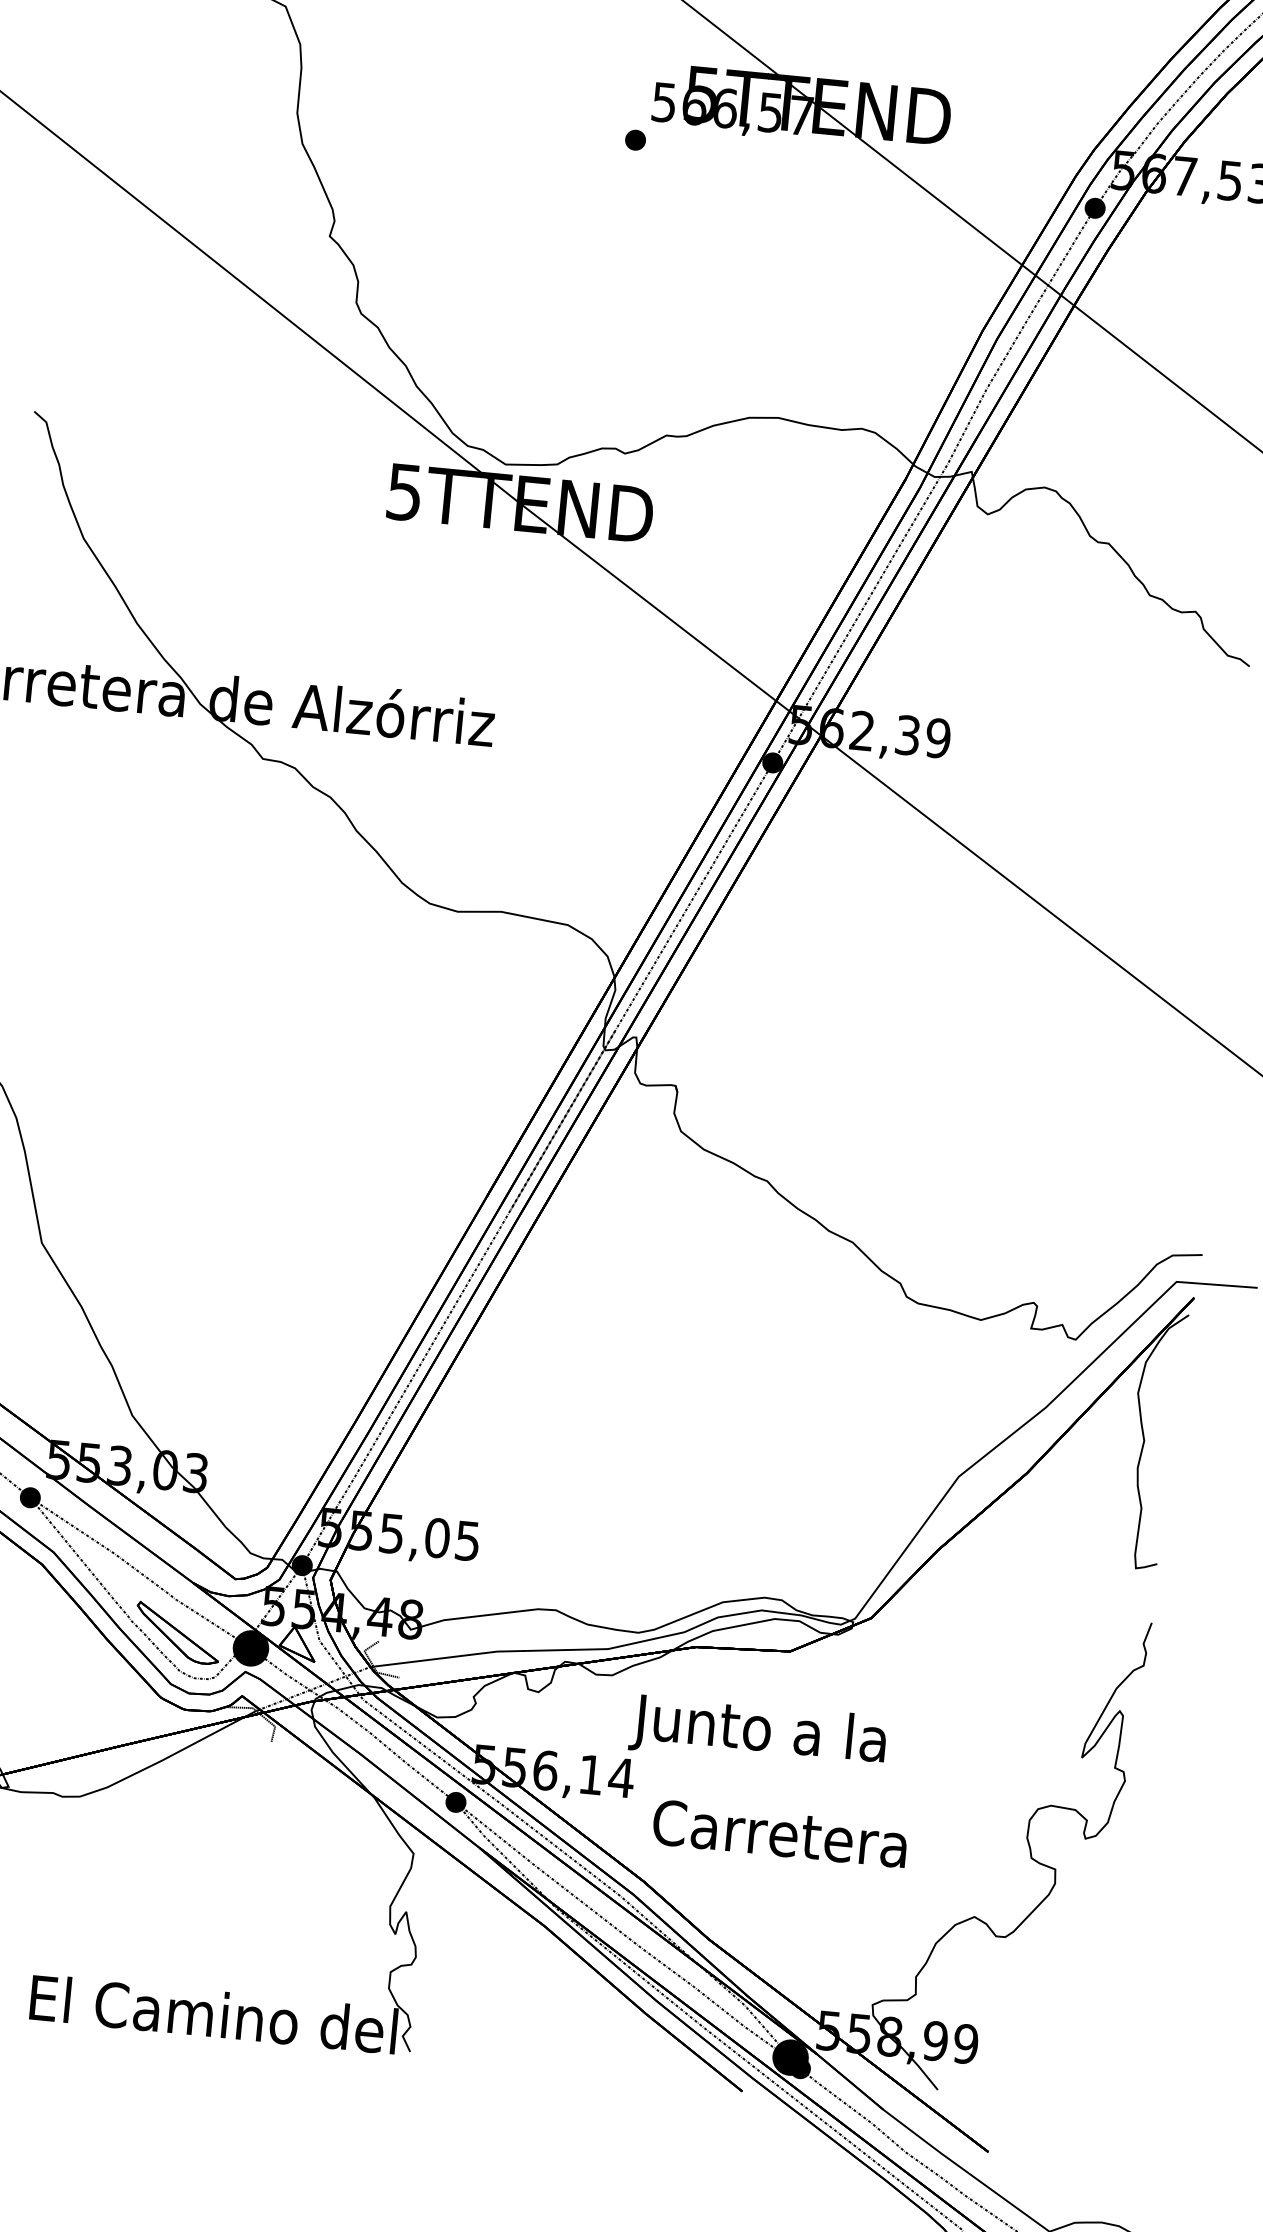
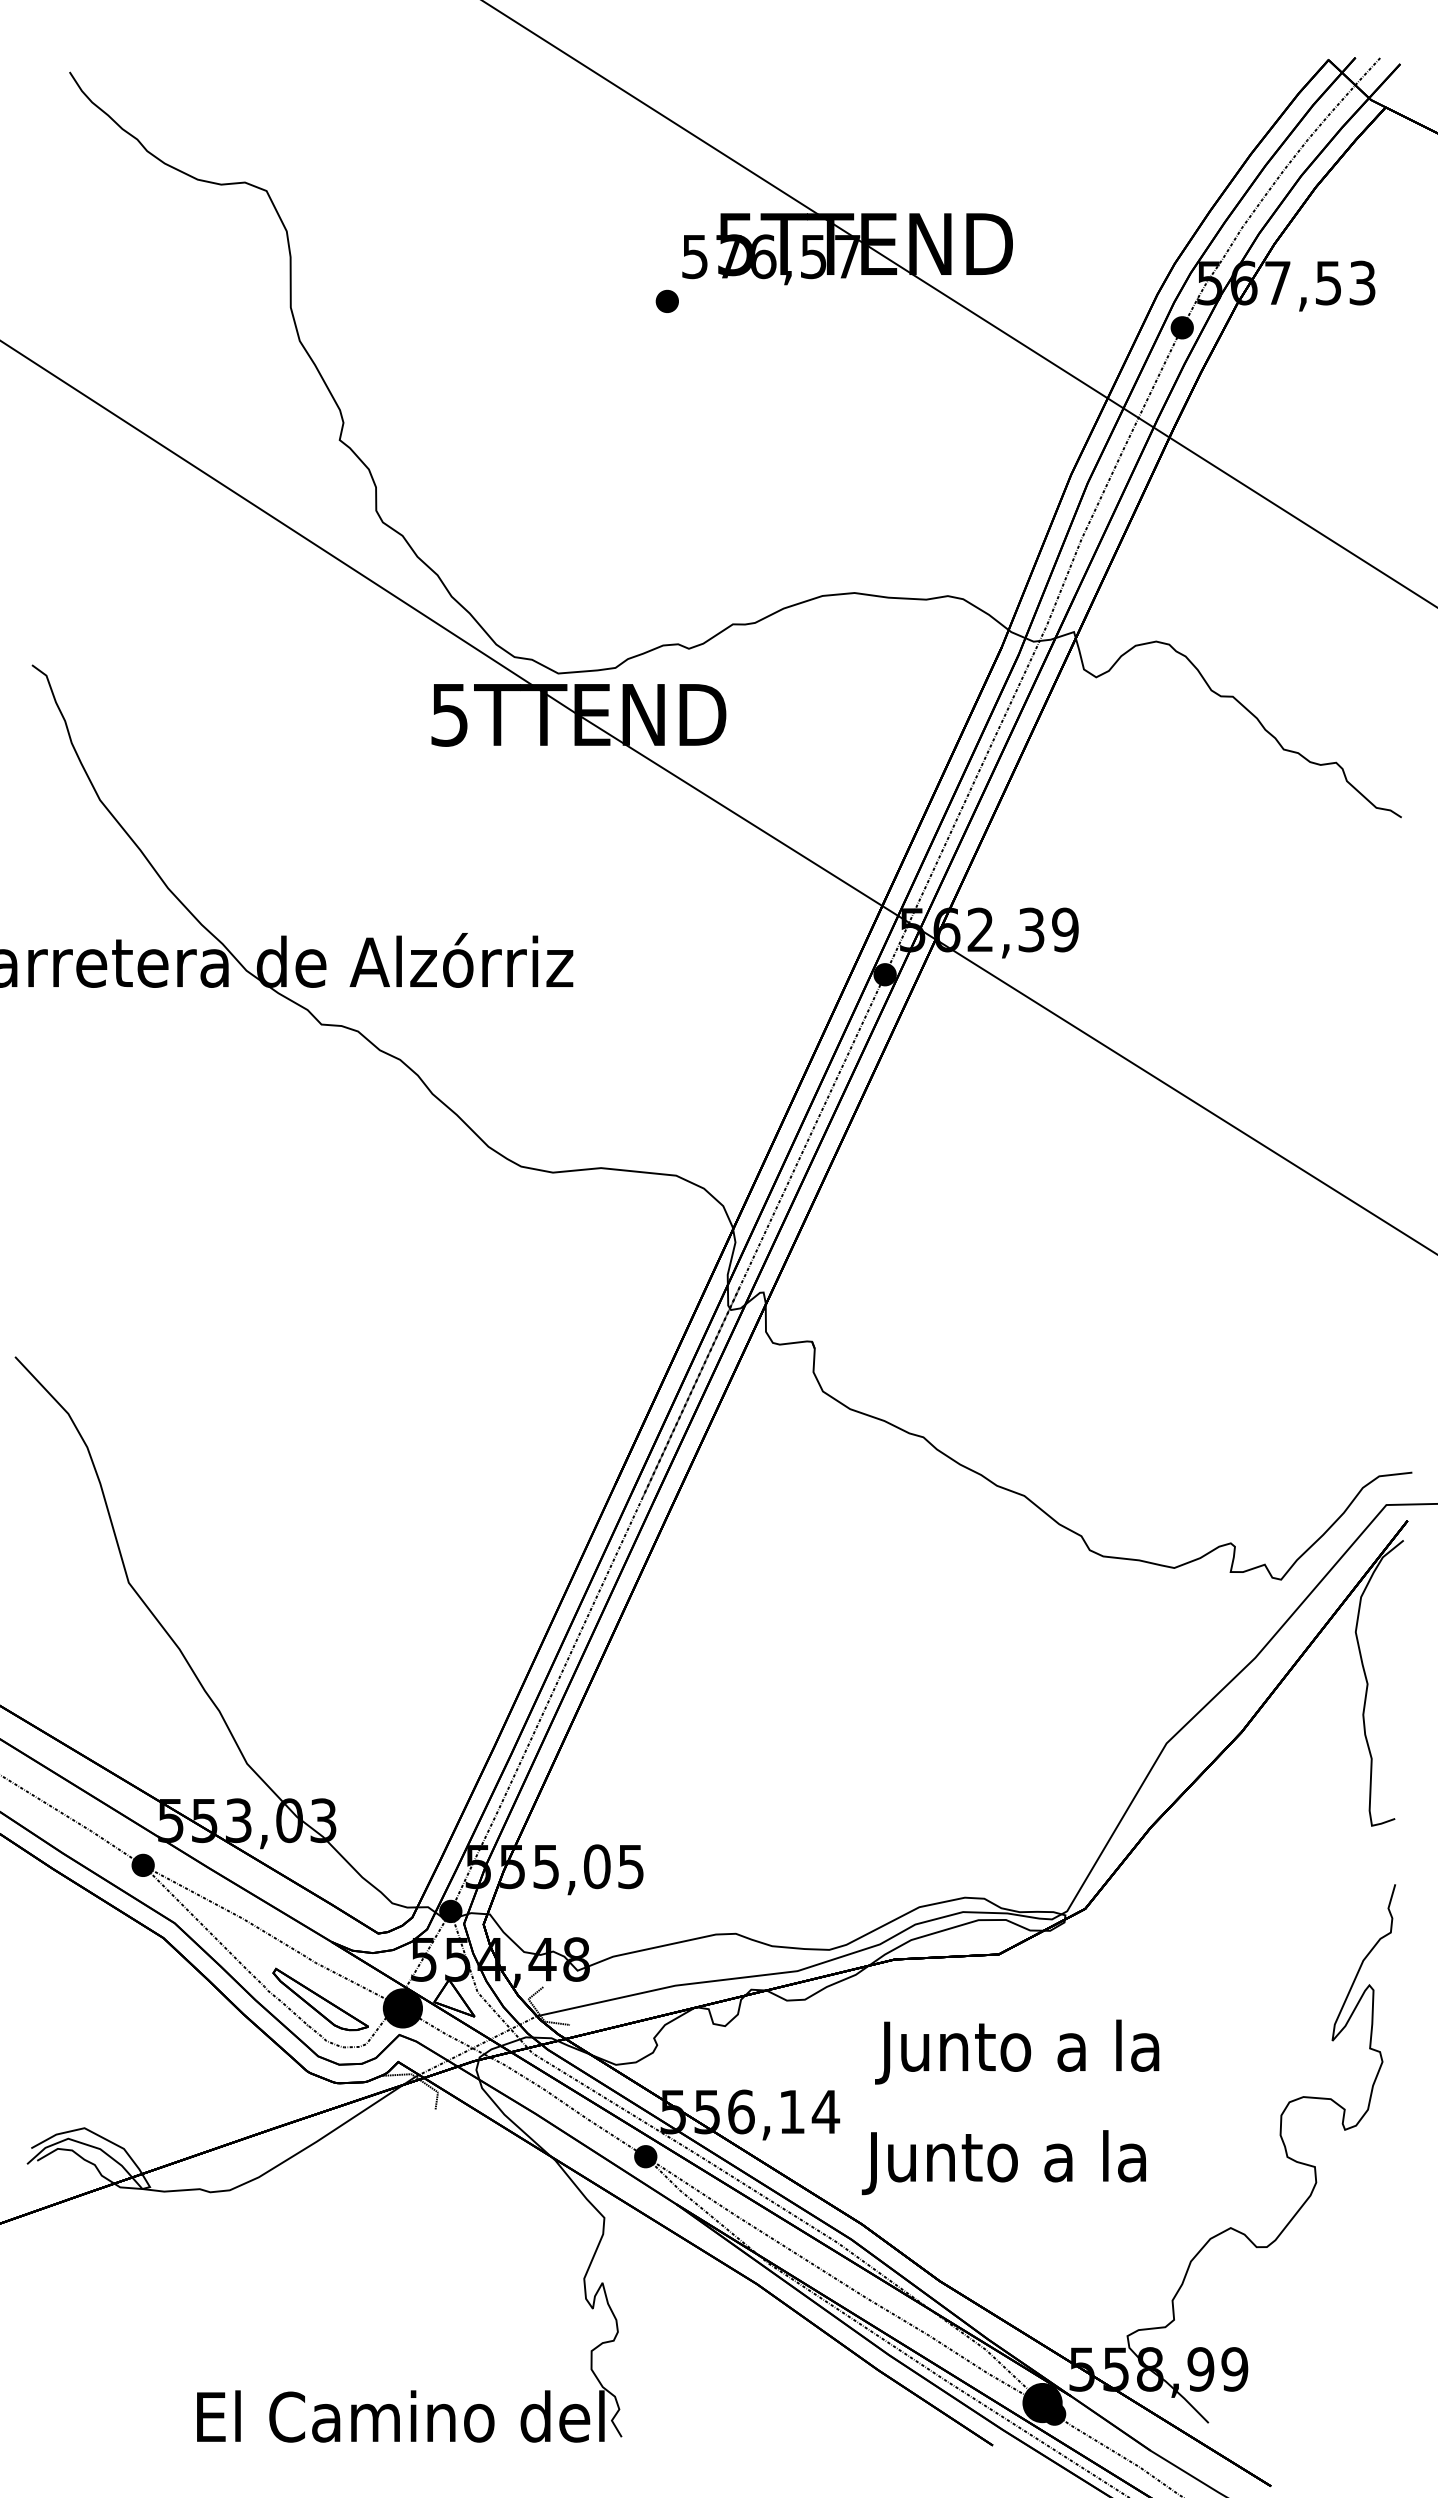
text: (694, 105) -> (728, 256), 566,57 -> 576,57
text: (758, 1732) -> (1017, 2051), moved
text: (777, 1838) -> (1004, 2162), Carretera -> Junto a la

